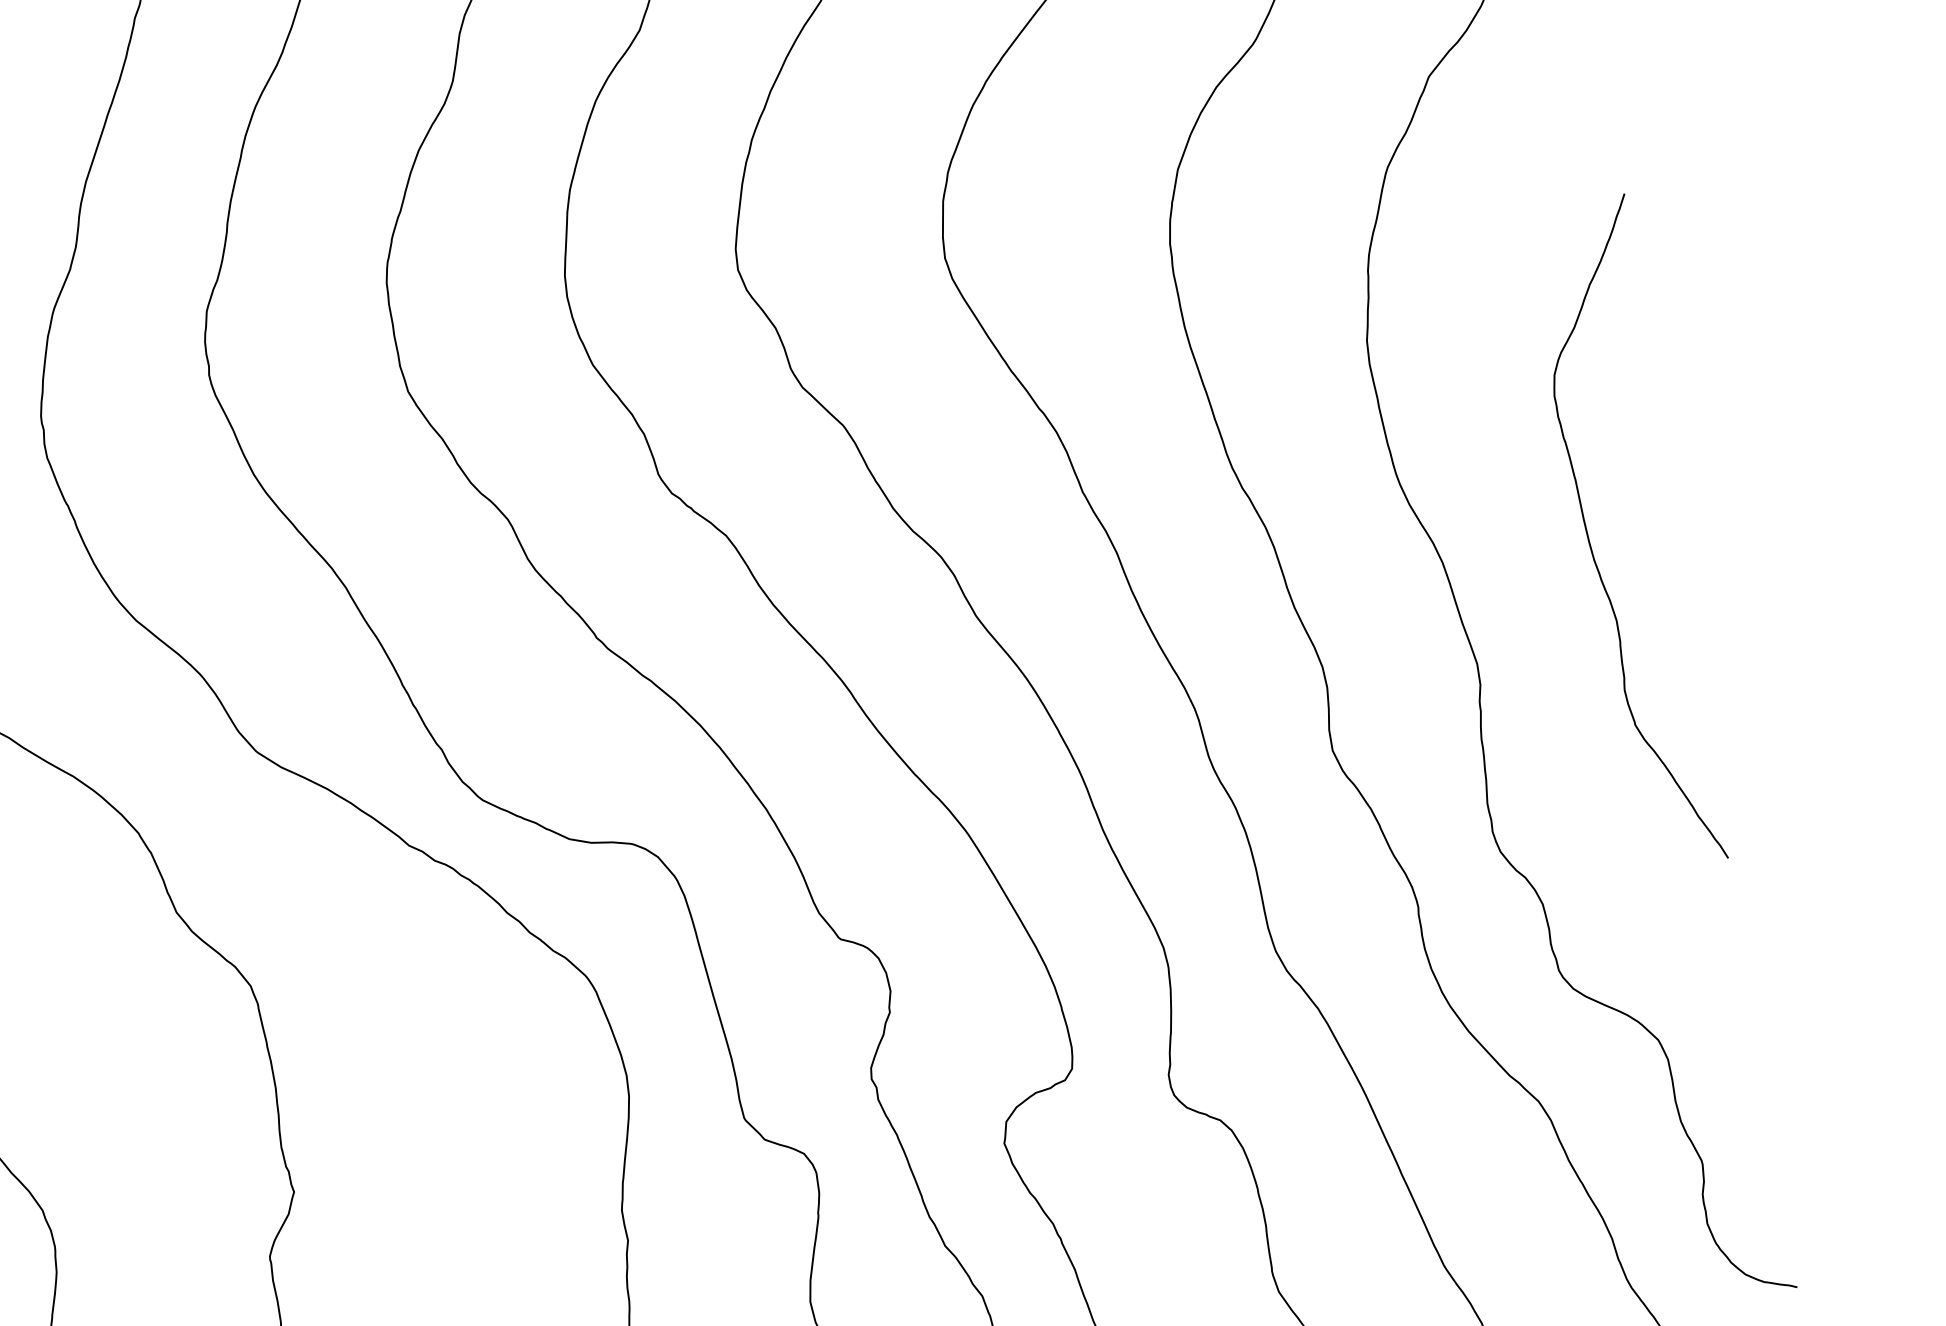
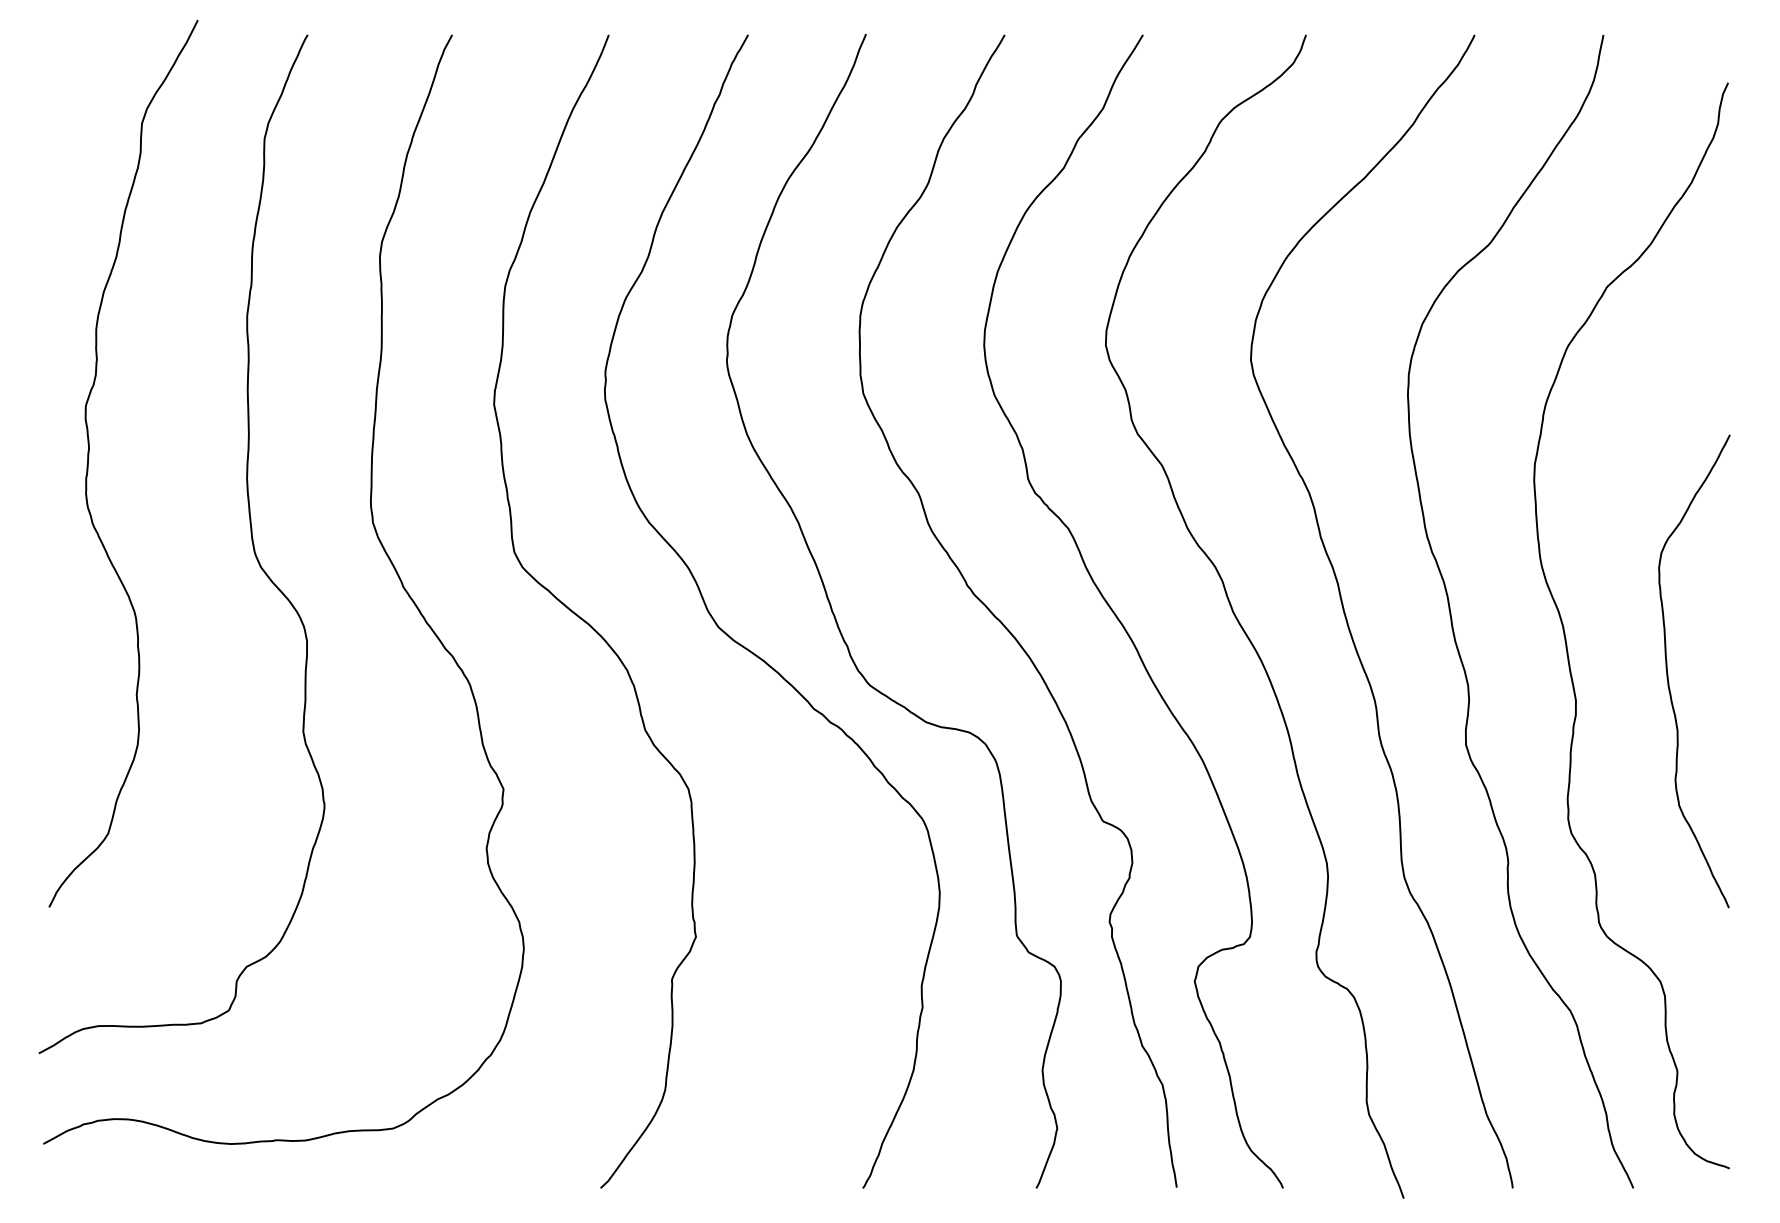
curve: (1591, 542) -> (1668, 673), moved

